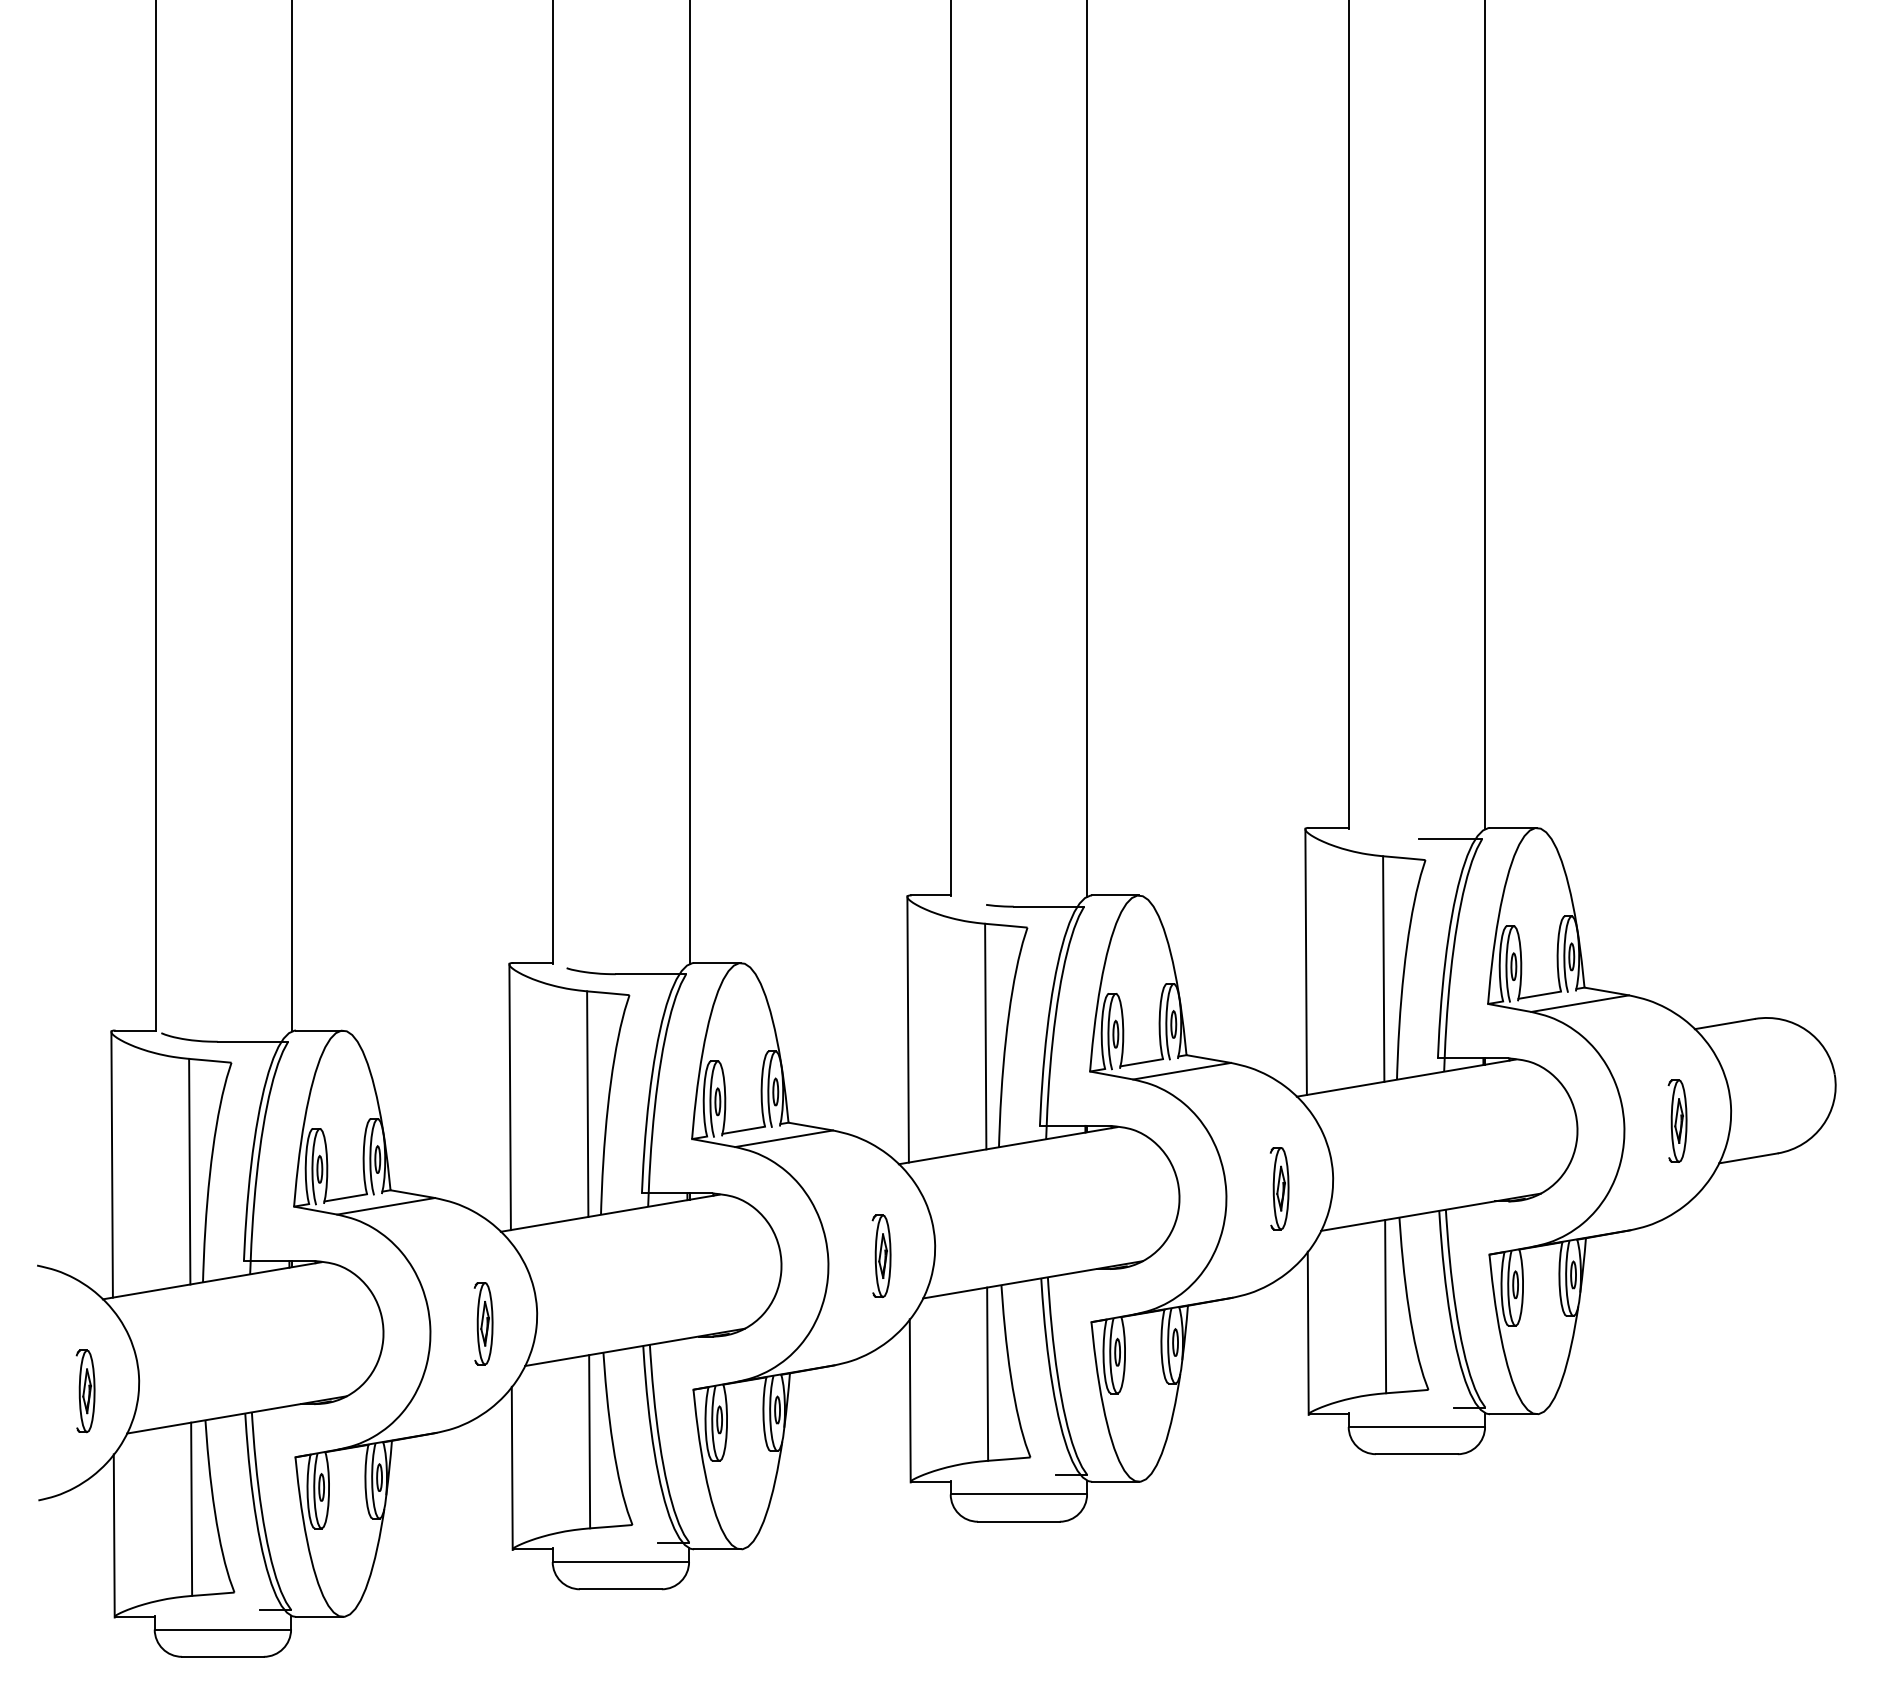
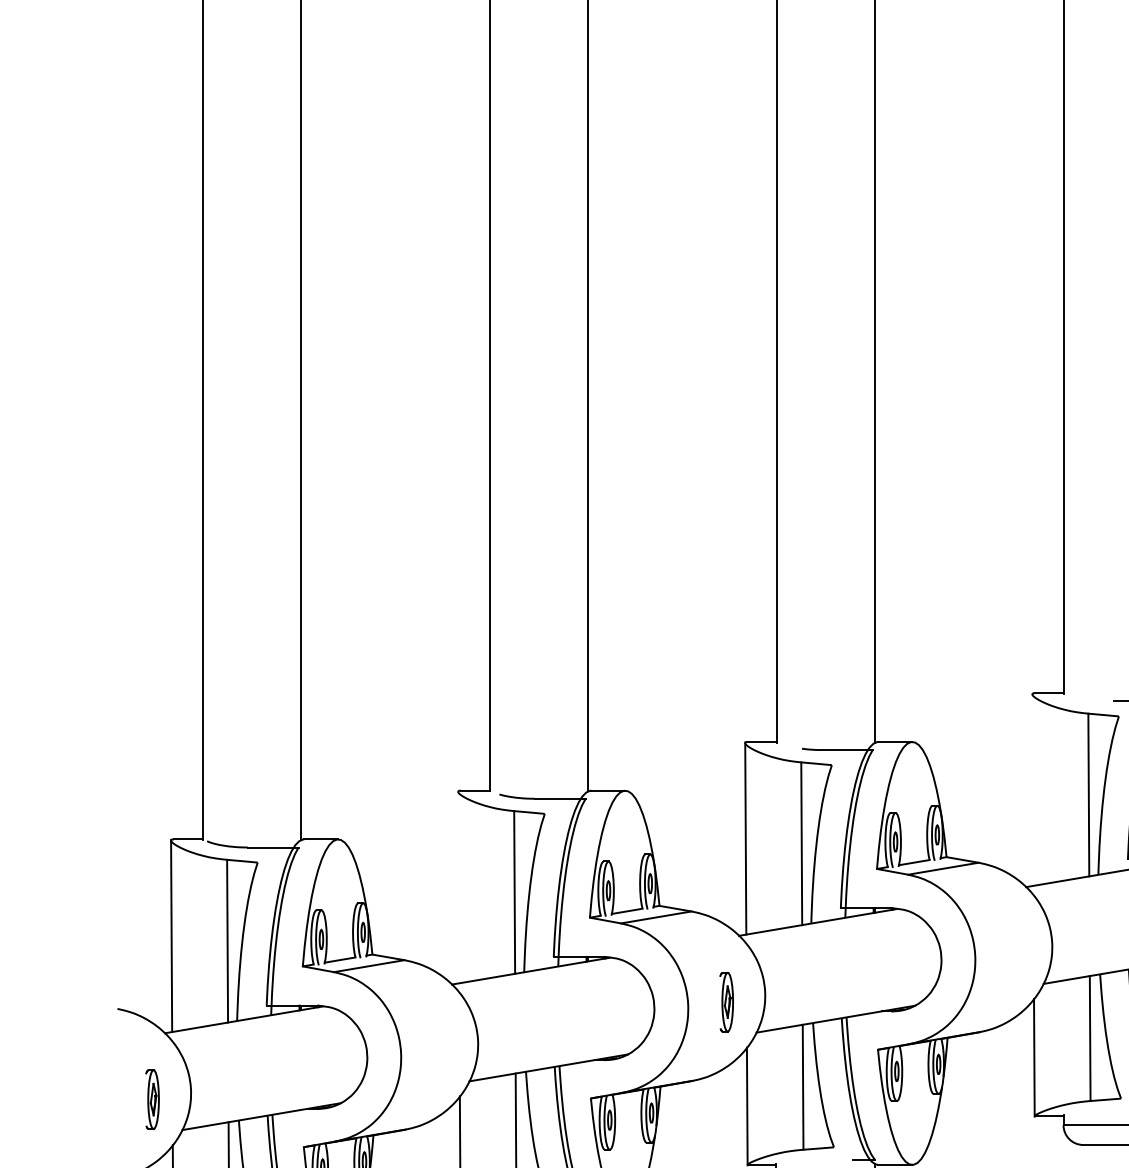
line: (1305, 961) -> (1032, 789), removed
line: (509, 1096) -> (458, 886), removed
part: (1279, 1188) -> (1013, 953), removed
part: (483, 1323) -> (439, 1050), removed

